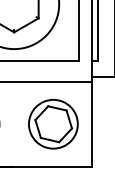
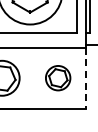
part: (52, 123) -> (57, 77), size x0.7
line: (91, 124) -> (85, 78), solid -> dashed

